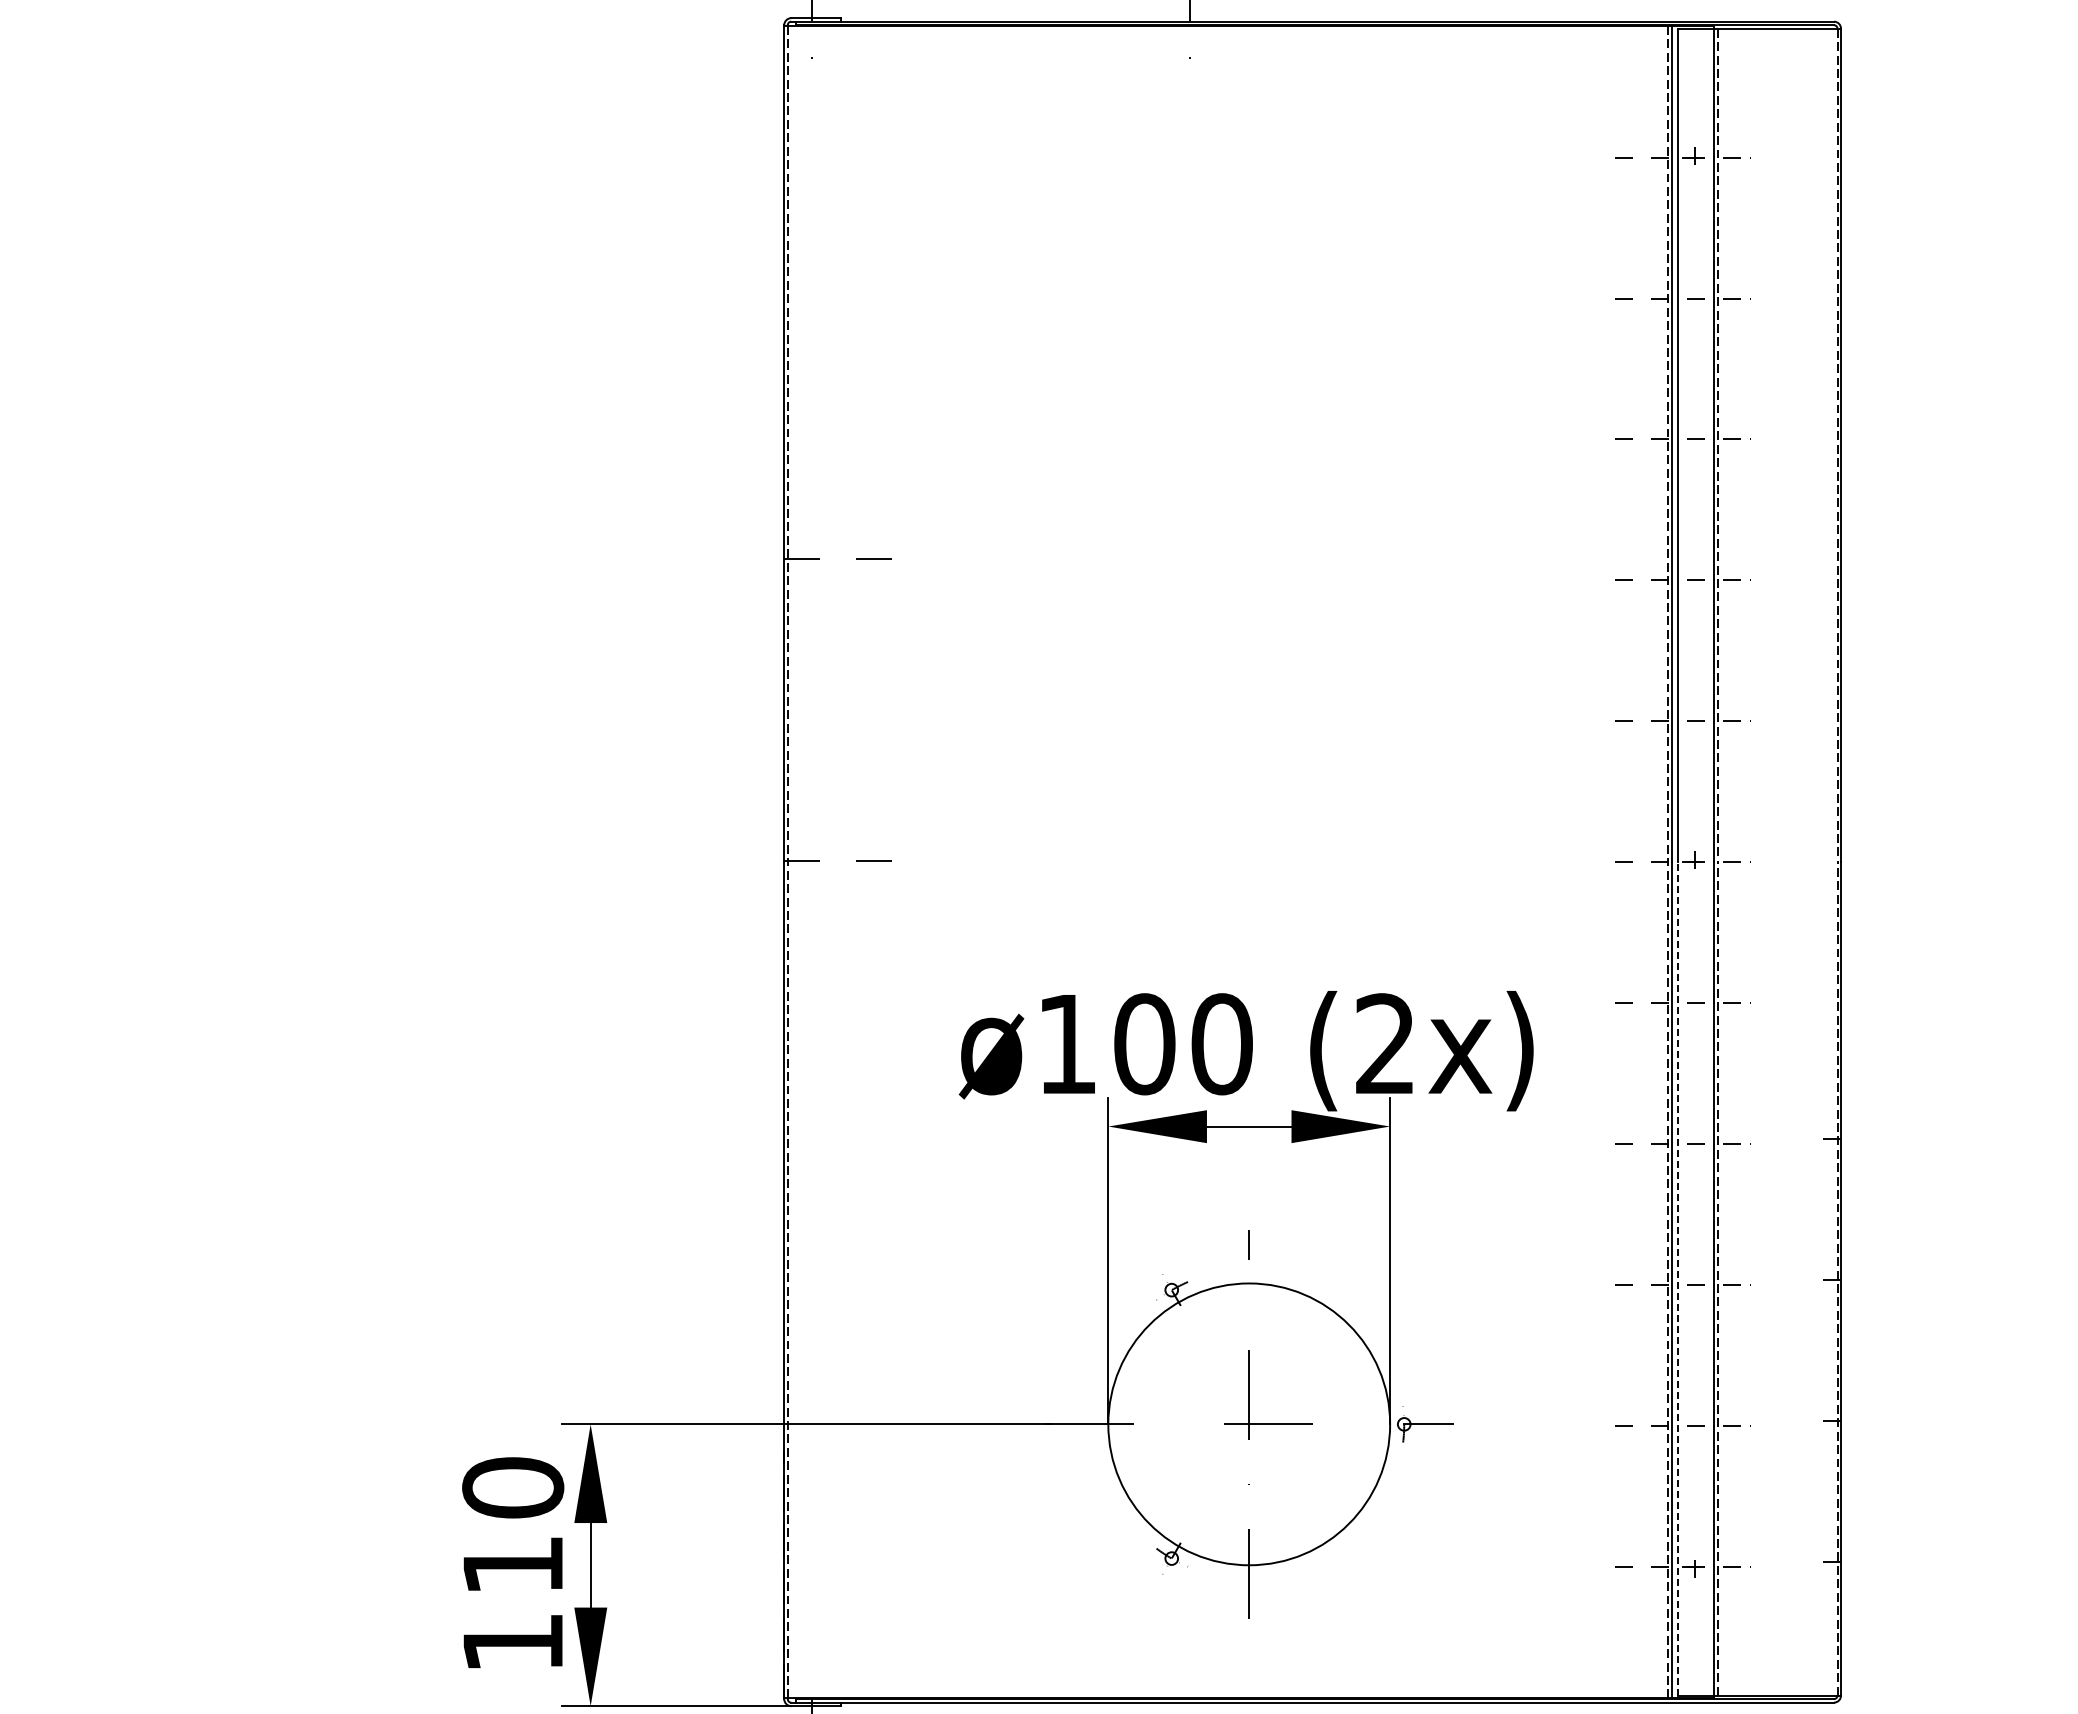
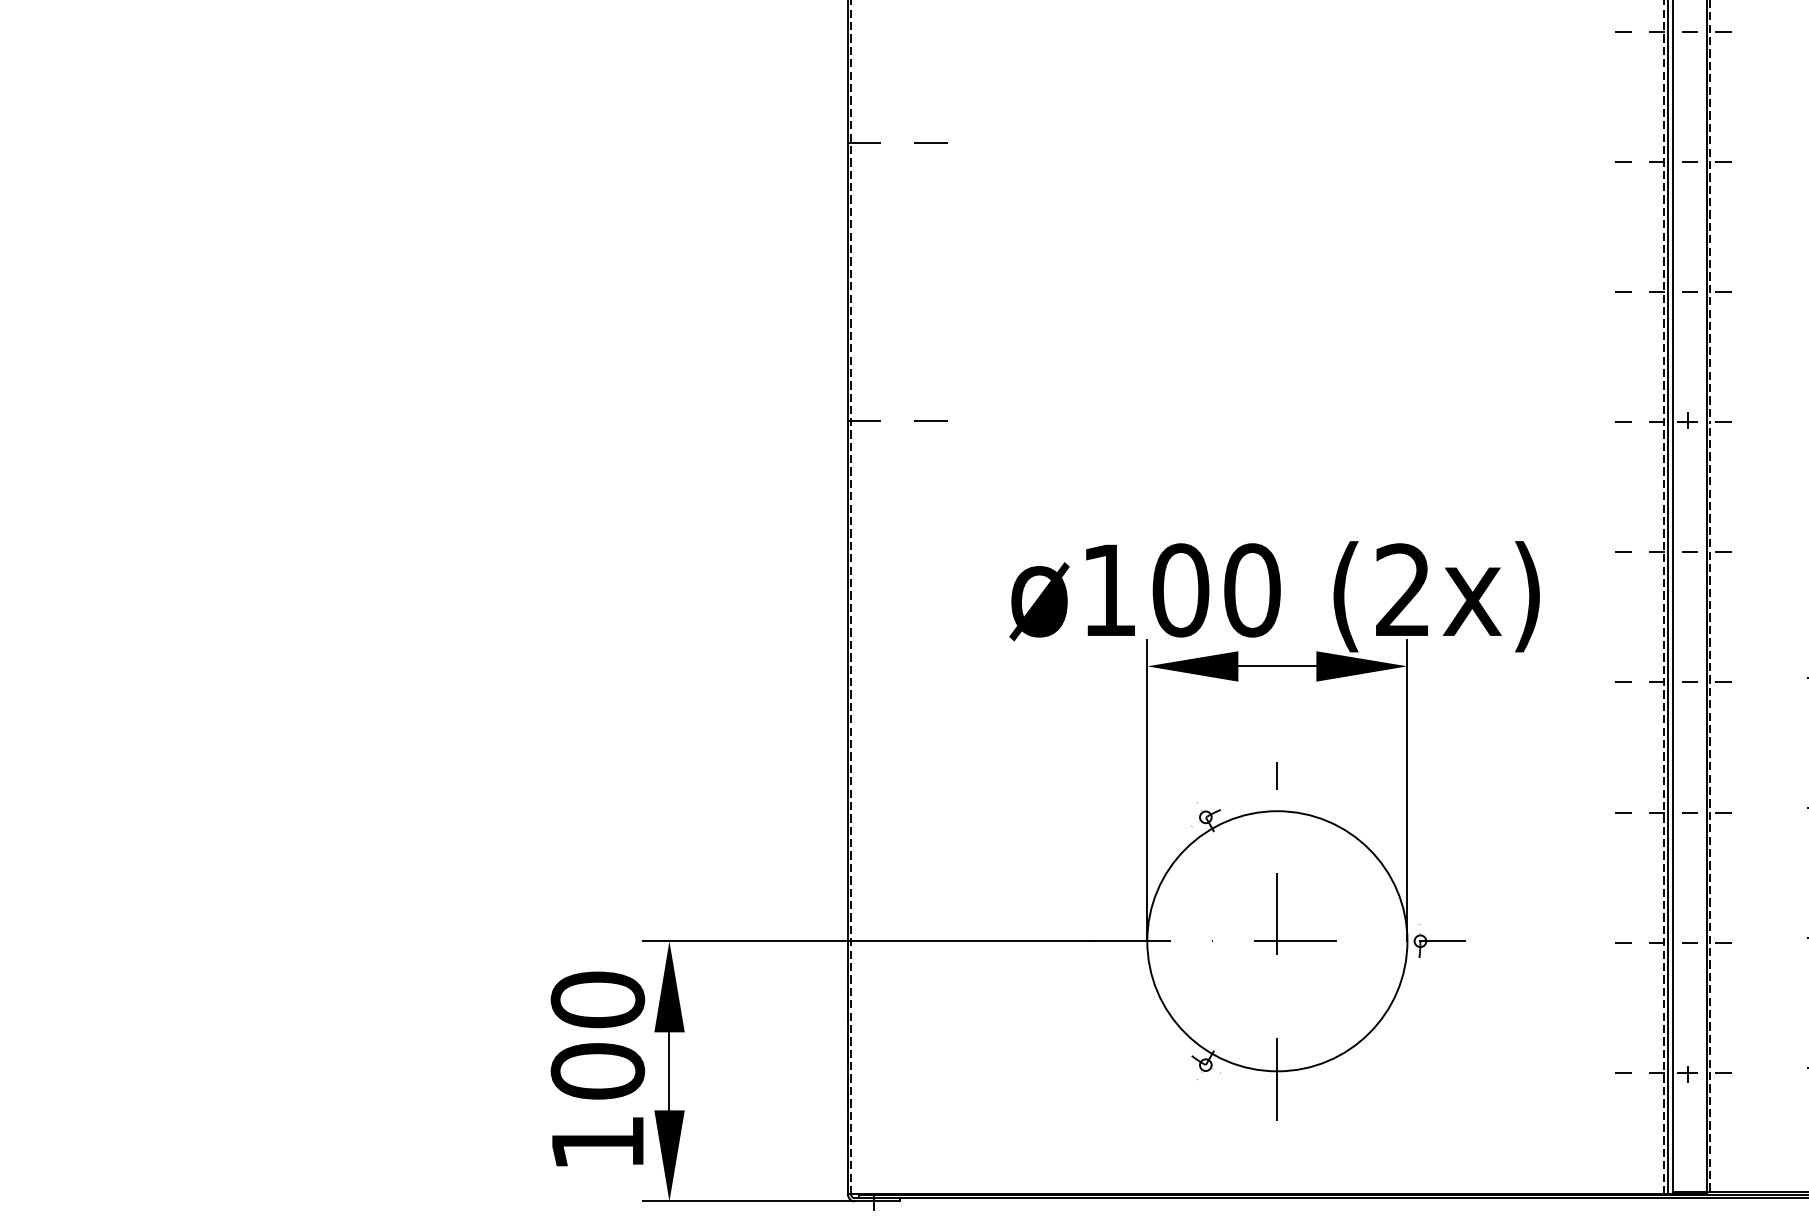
line: (1677, 1278) -> (1672, 806), dashed -> solid
text: (513, 1564) -> (598, 1070), 110 -> 100

